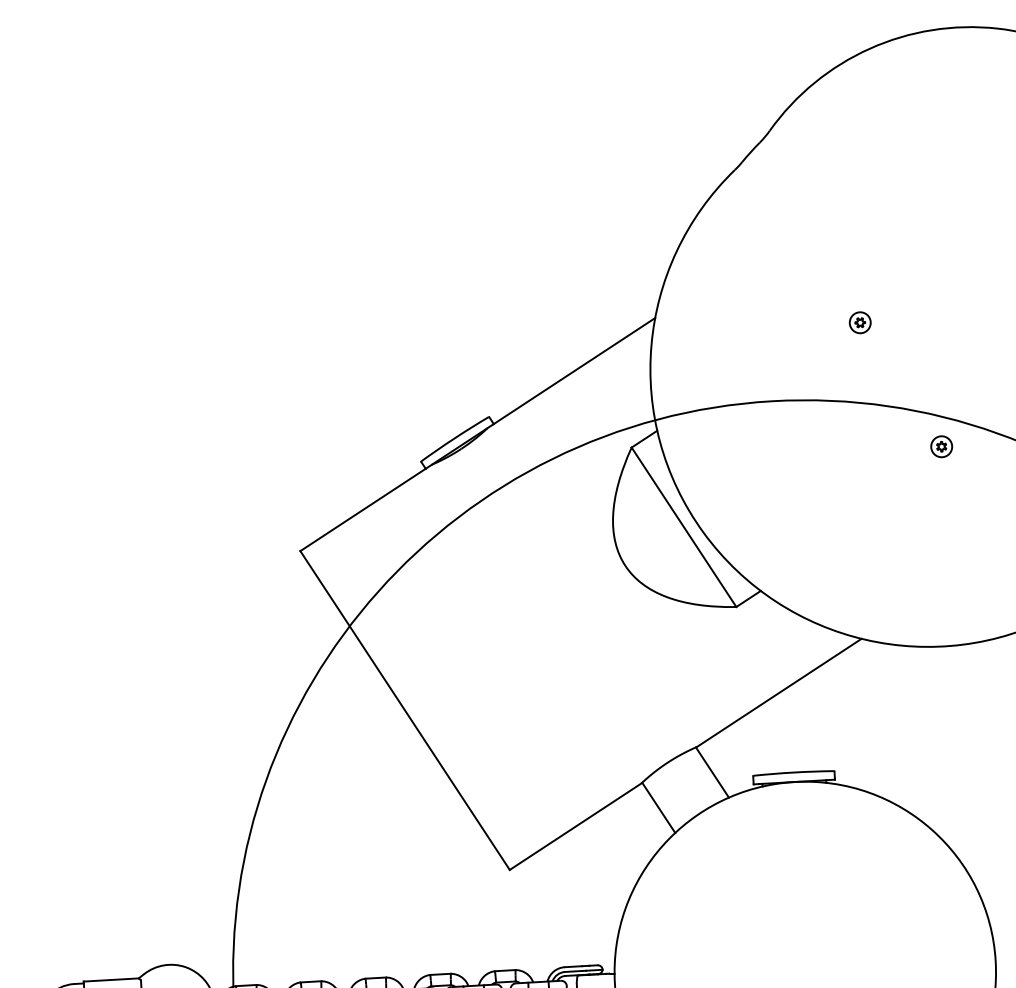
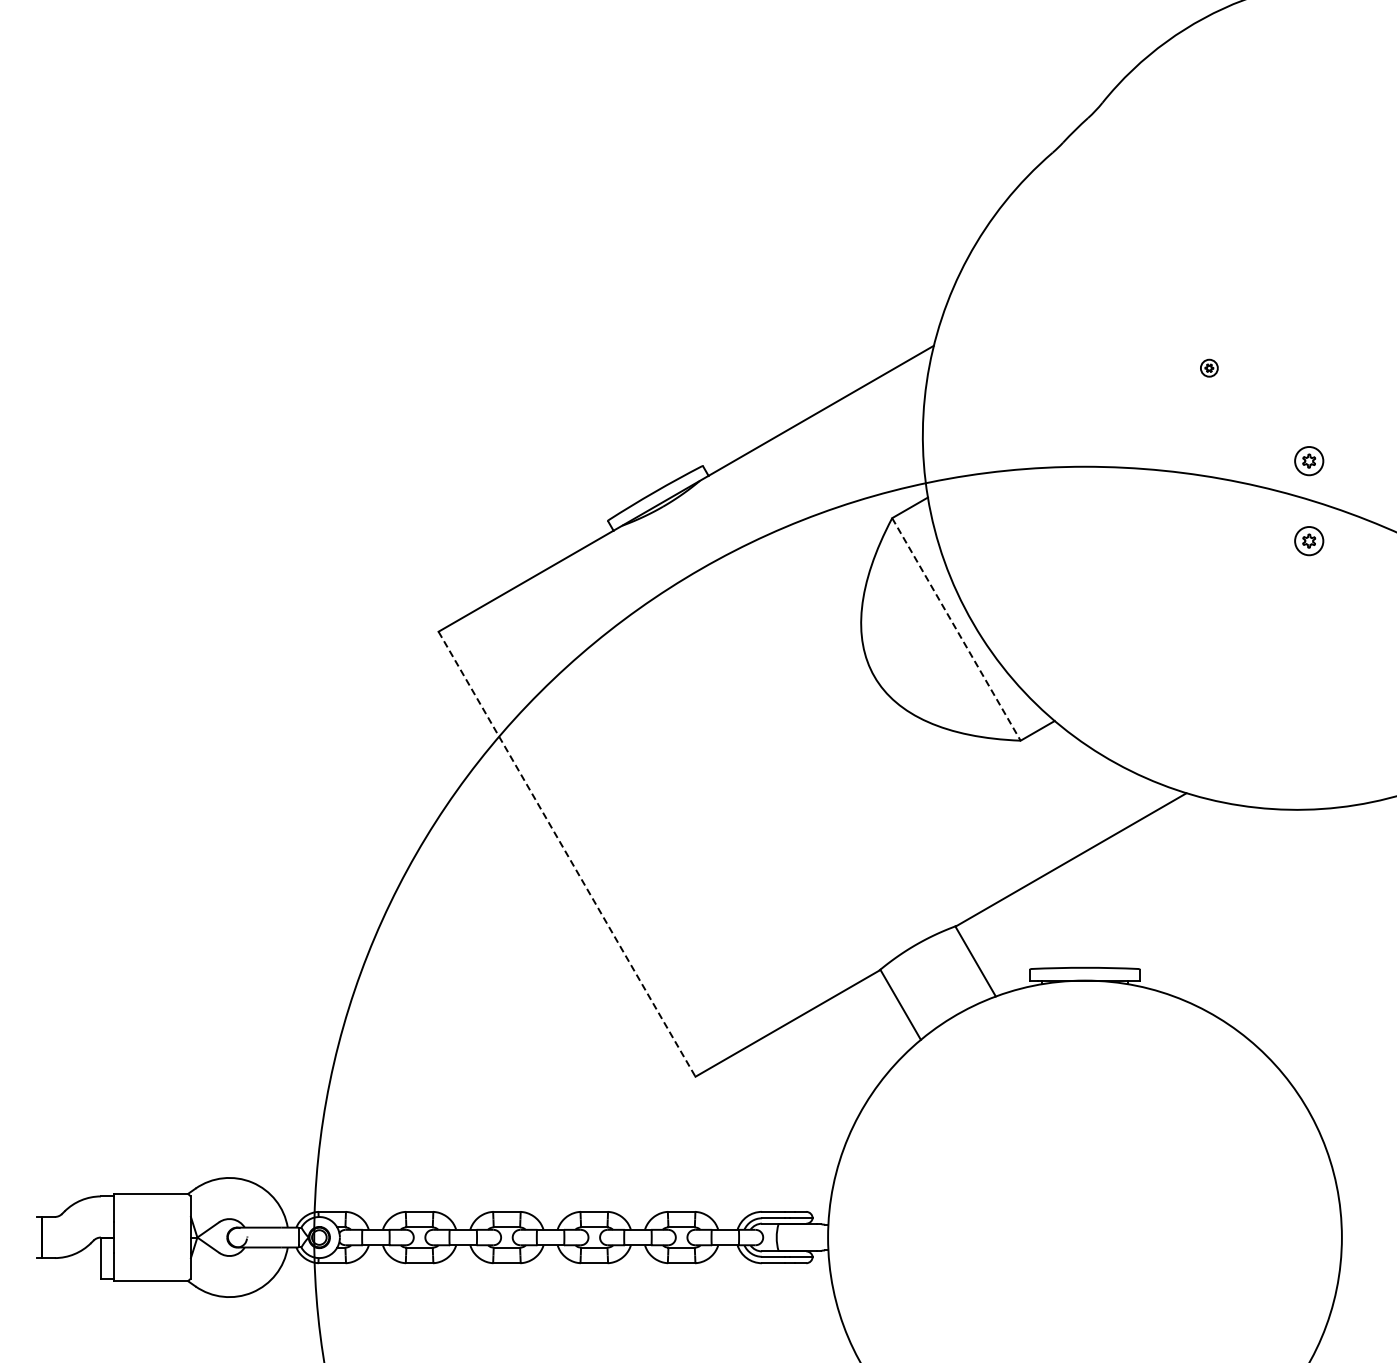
part: (860, 323) -> (1209, 368), size x0.6
part: (938, 387) -> (1309, 461), added
line: (684, 527) -> (956, 629), solid -> dashed
line: (405, 710) -> (567, 854), solid -> dashed

